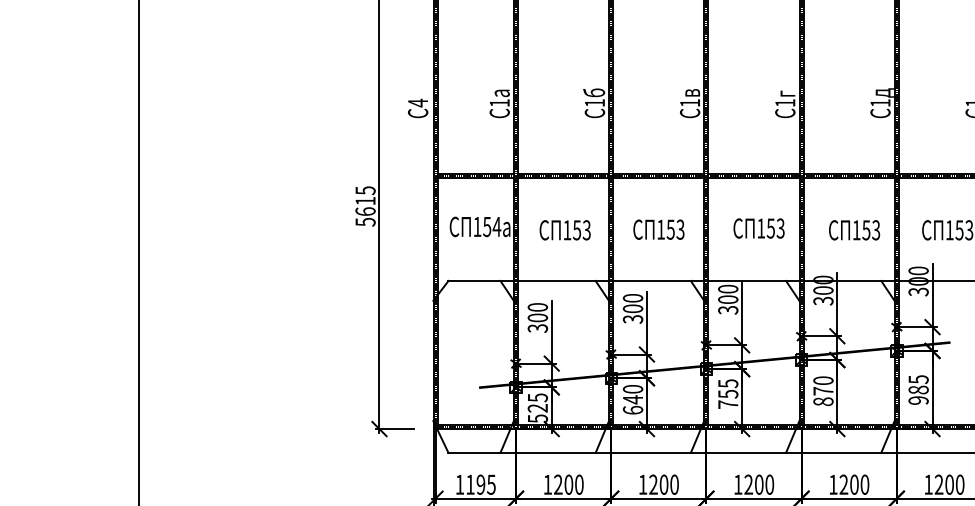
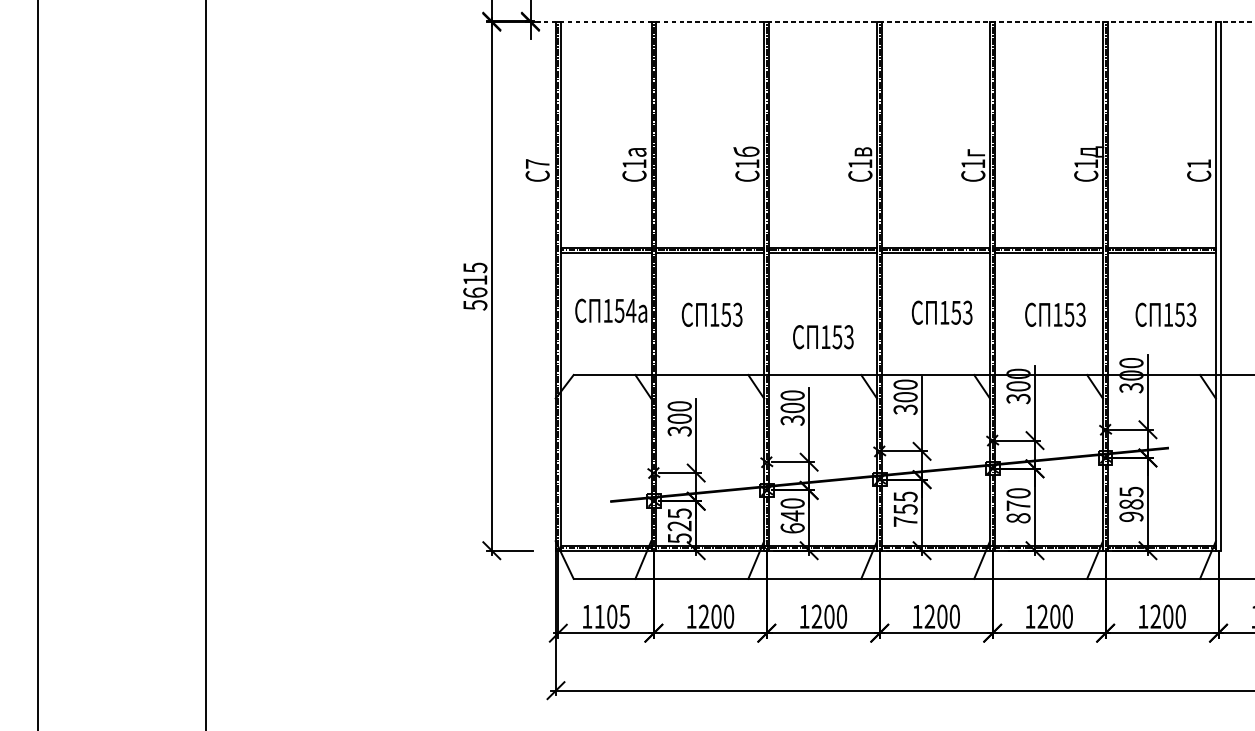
text: (417, 102) -> (537, 163), 4 -> 7
text: (659, 229) -> (823, 337), moved
text: (481, 484) -> (612, 616), 1195 -> 1105

